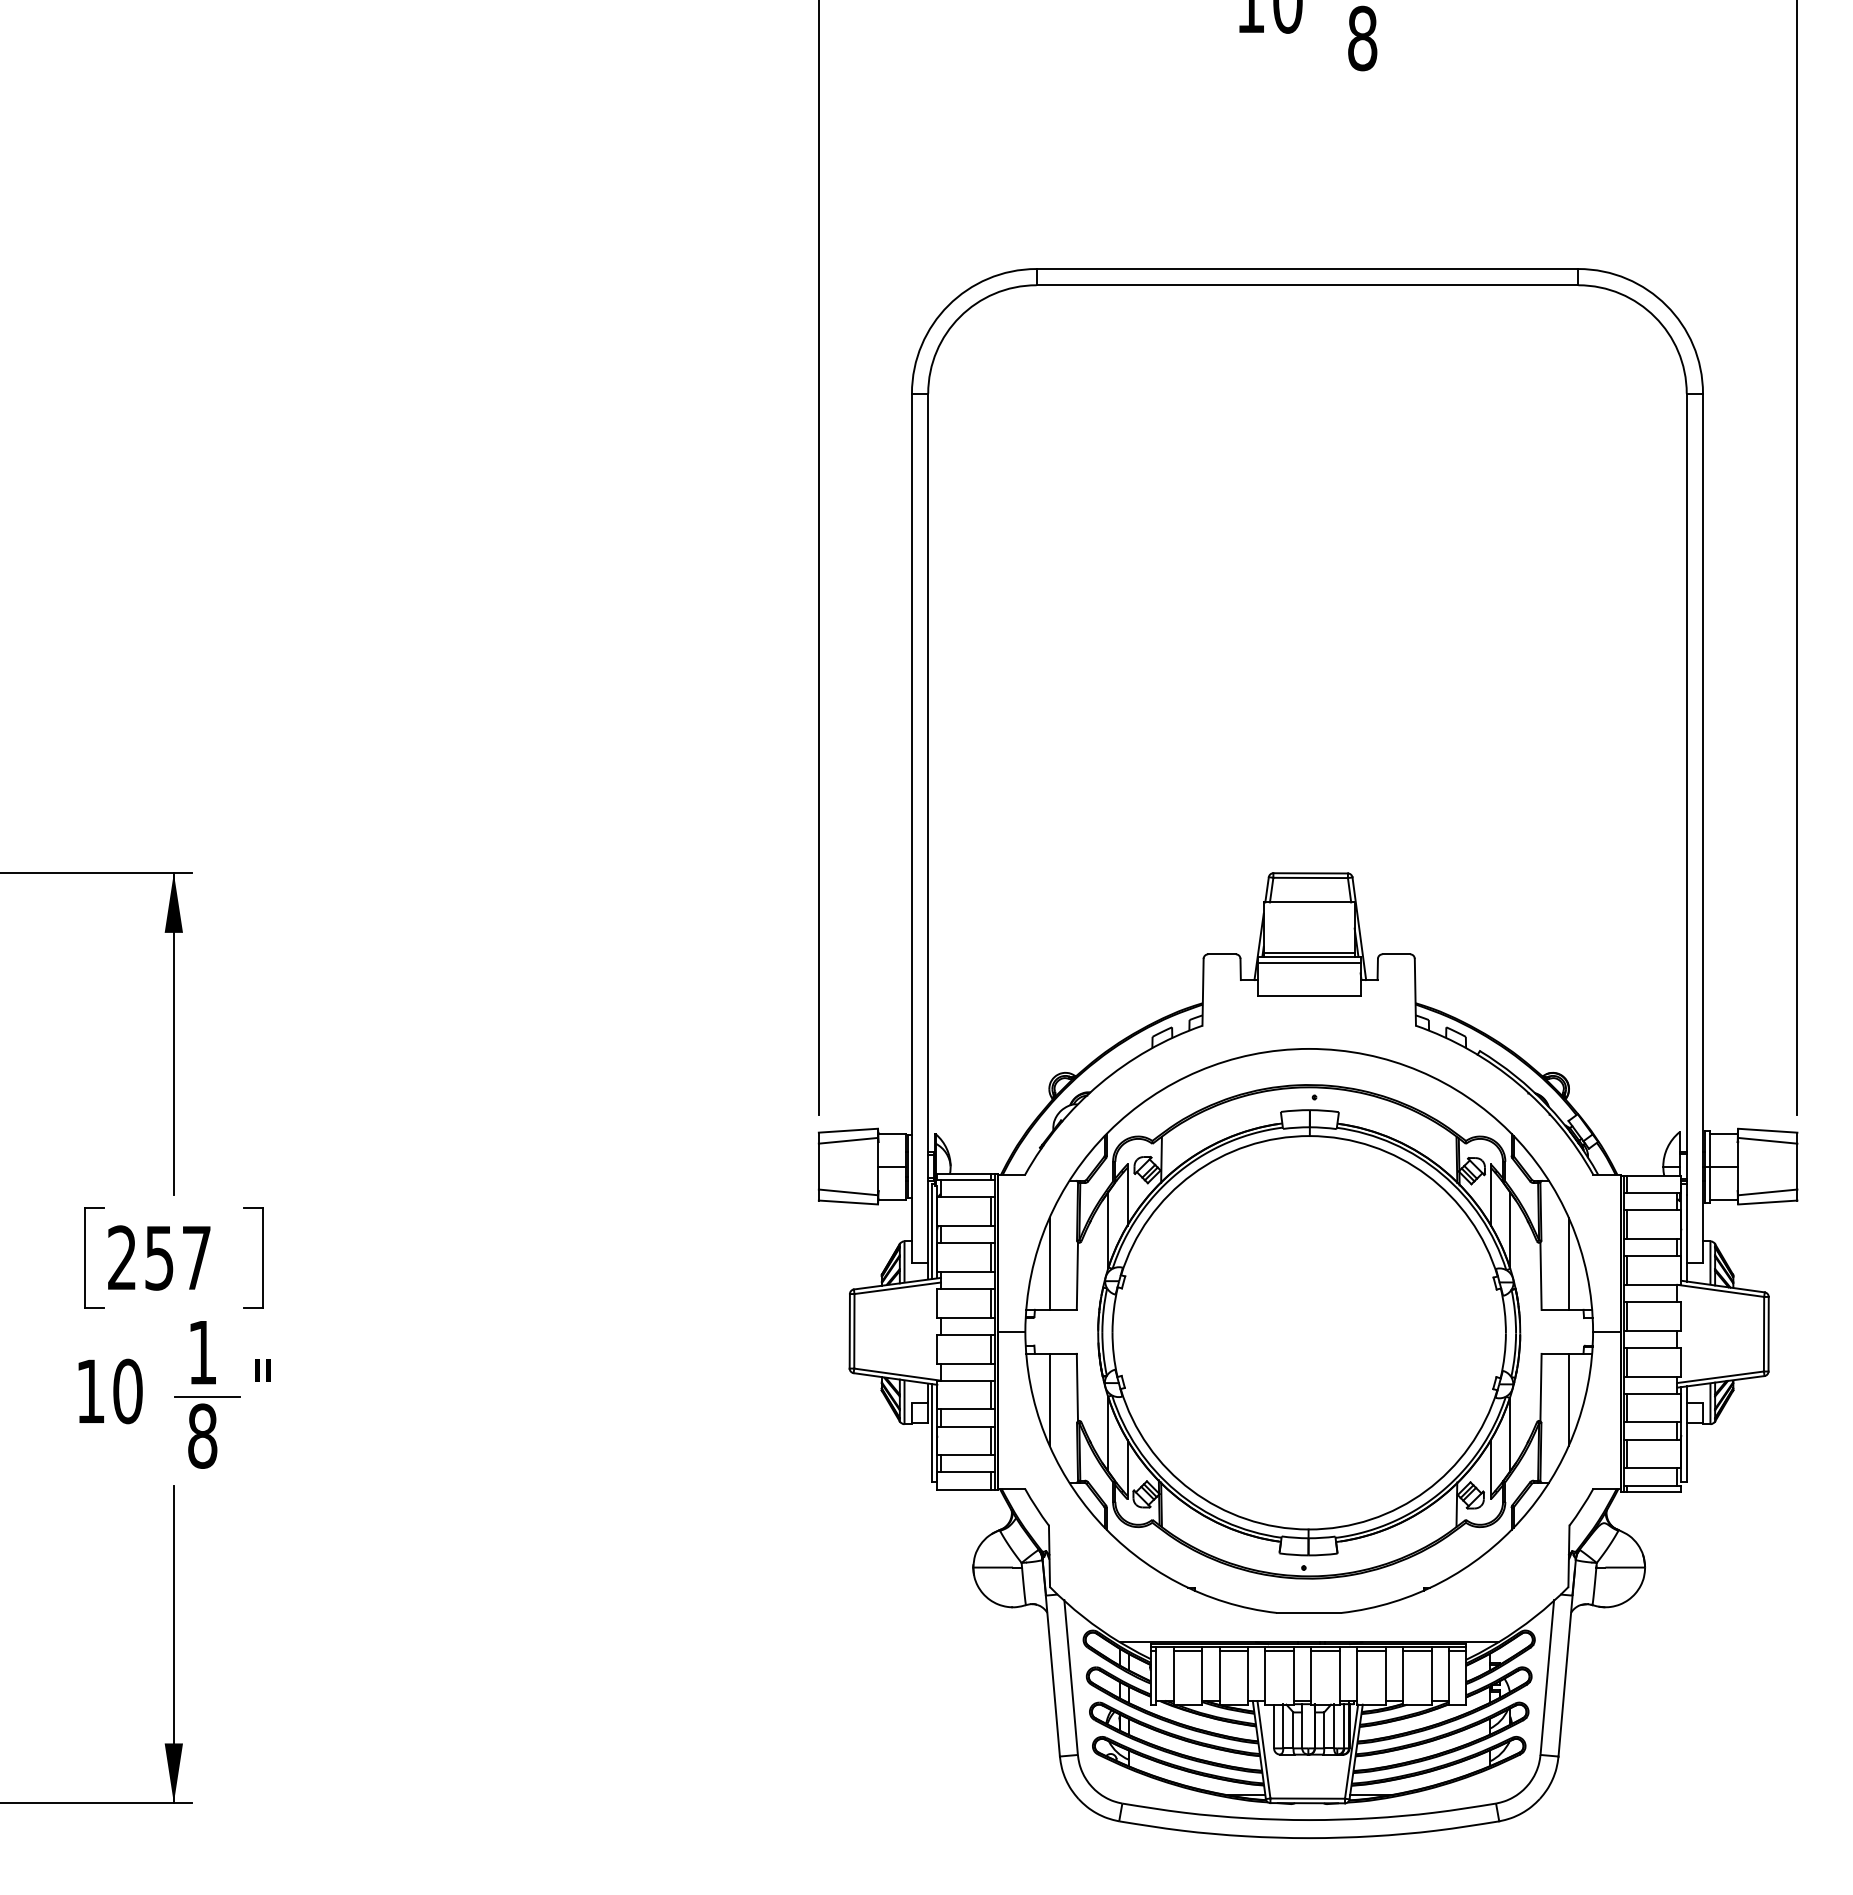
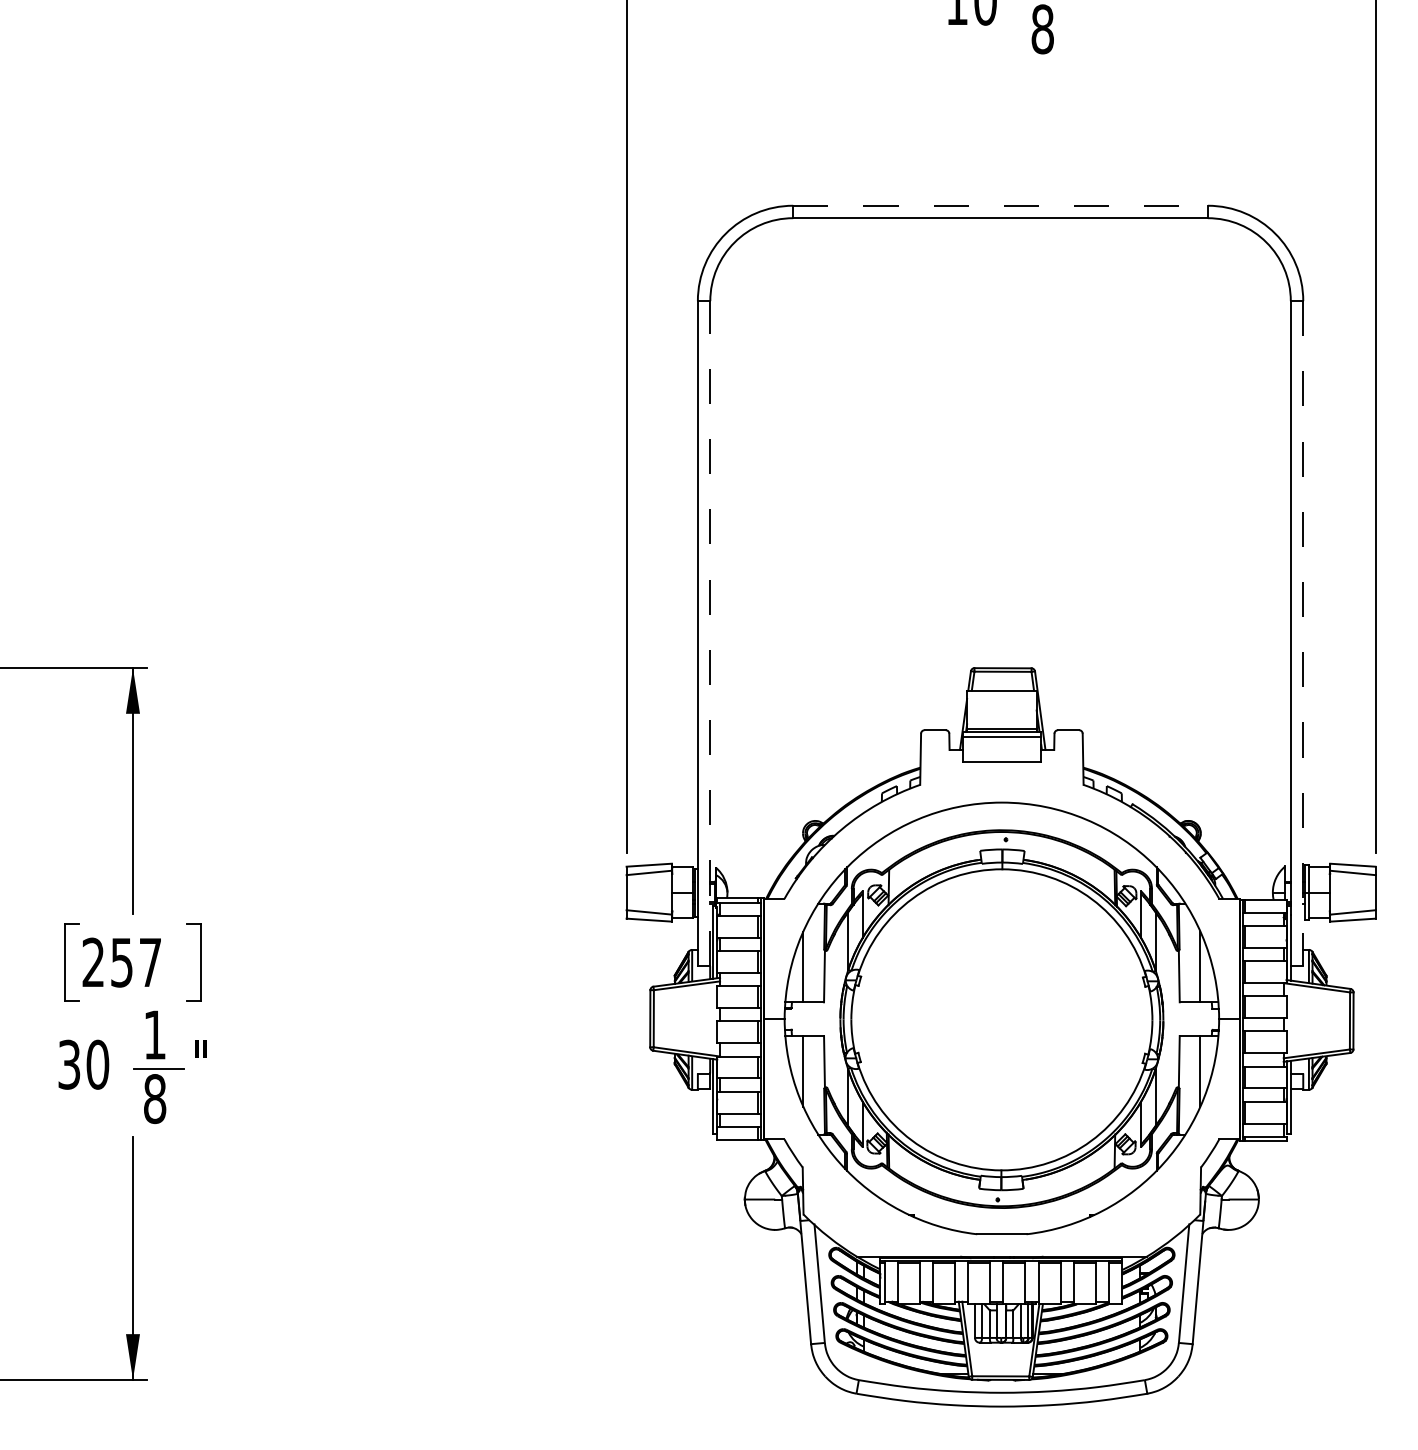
line: (1307, 269) -> (1000, 206), solid -> dashed
line: (928, 827) -> (710, 633), solid -> dashed
line: (1703, 828) -> (1303, 633), solid -> dashed
text: (90, 1391) -> (69, 1064), 10 -> 30

